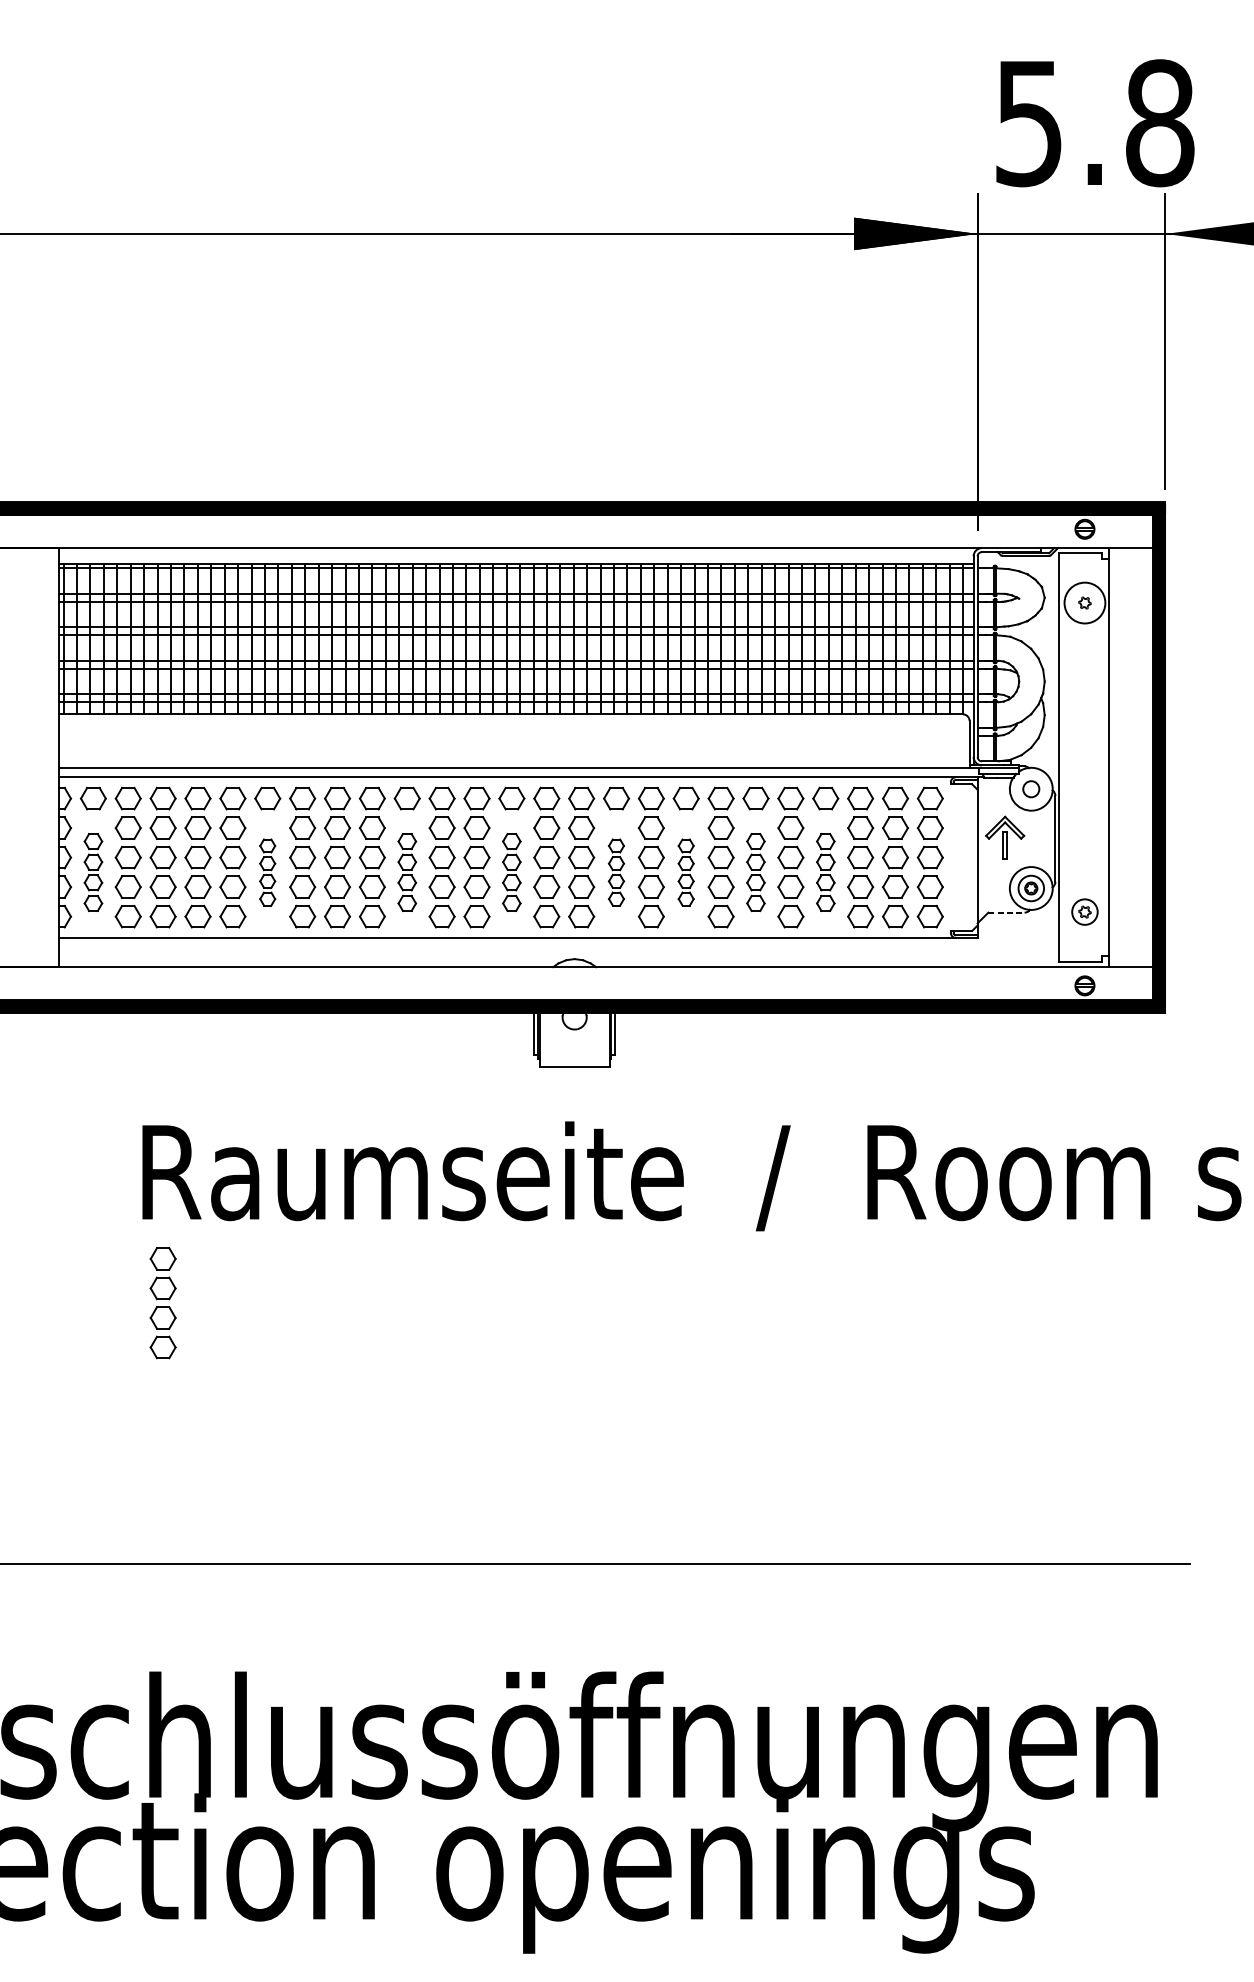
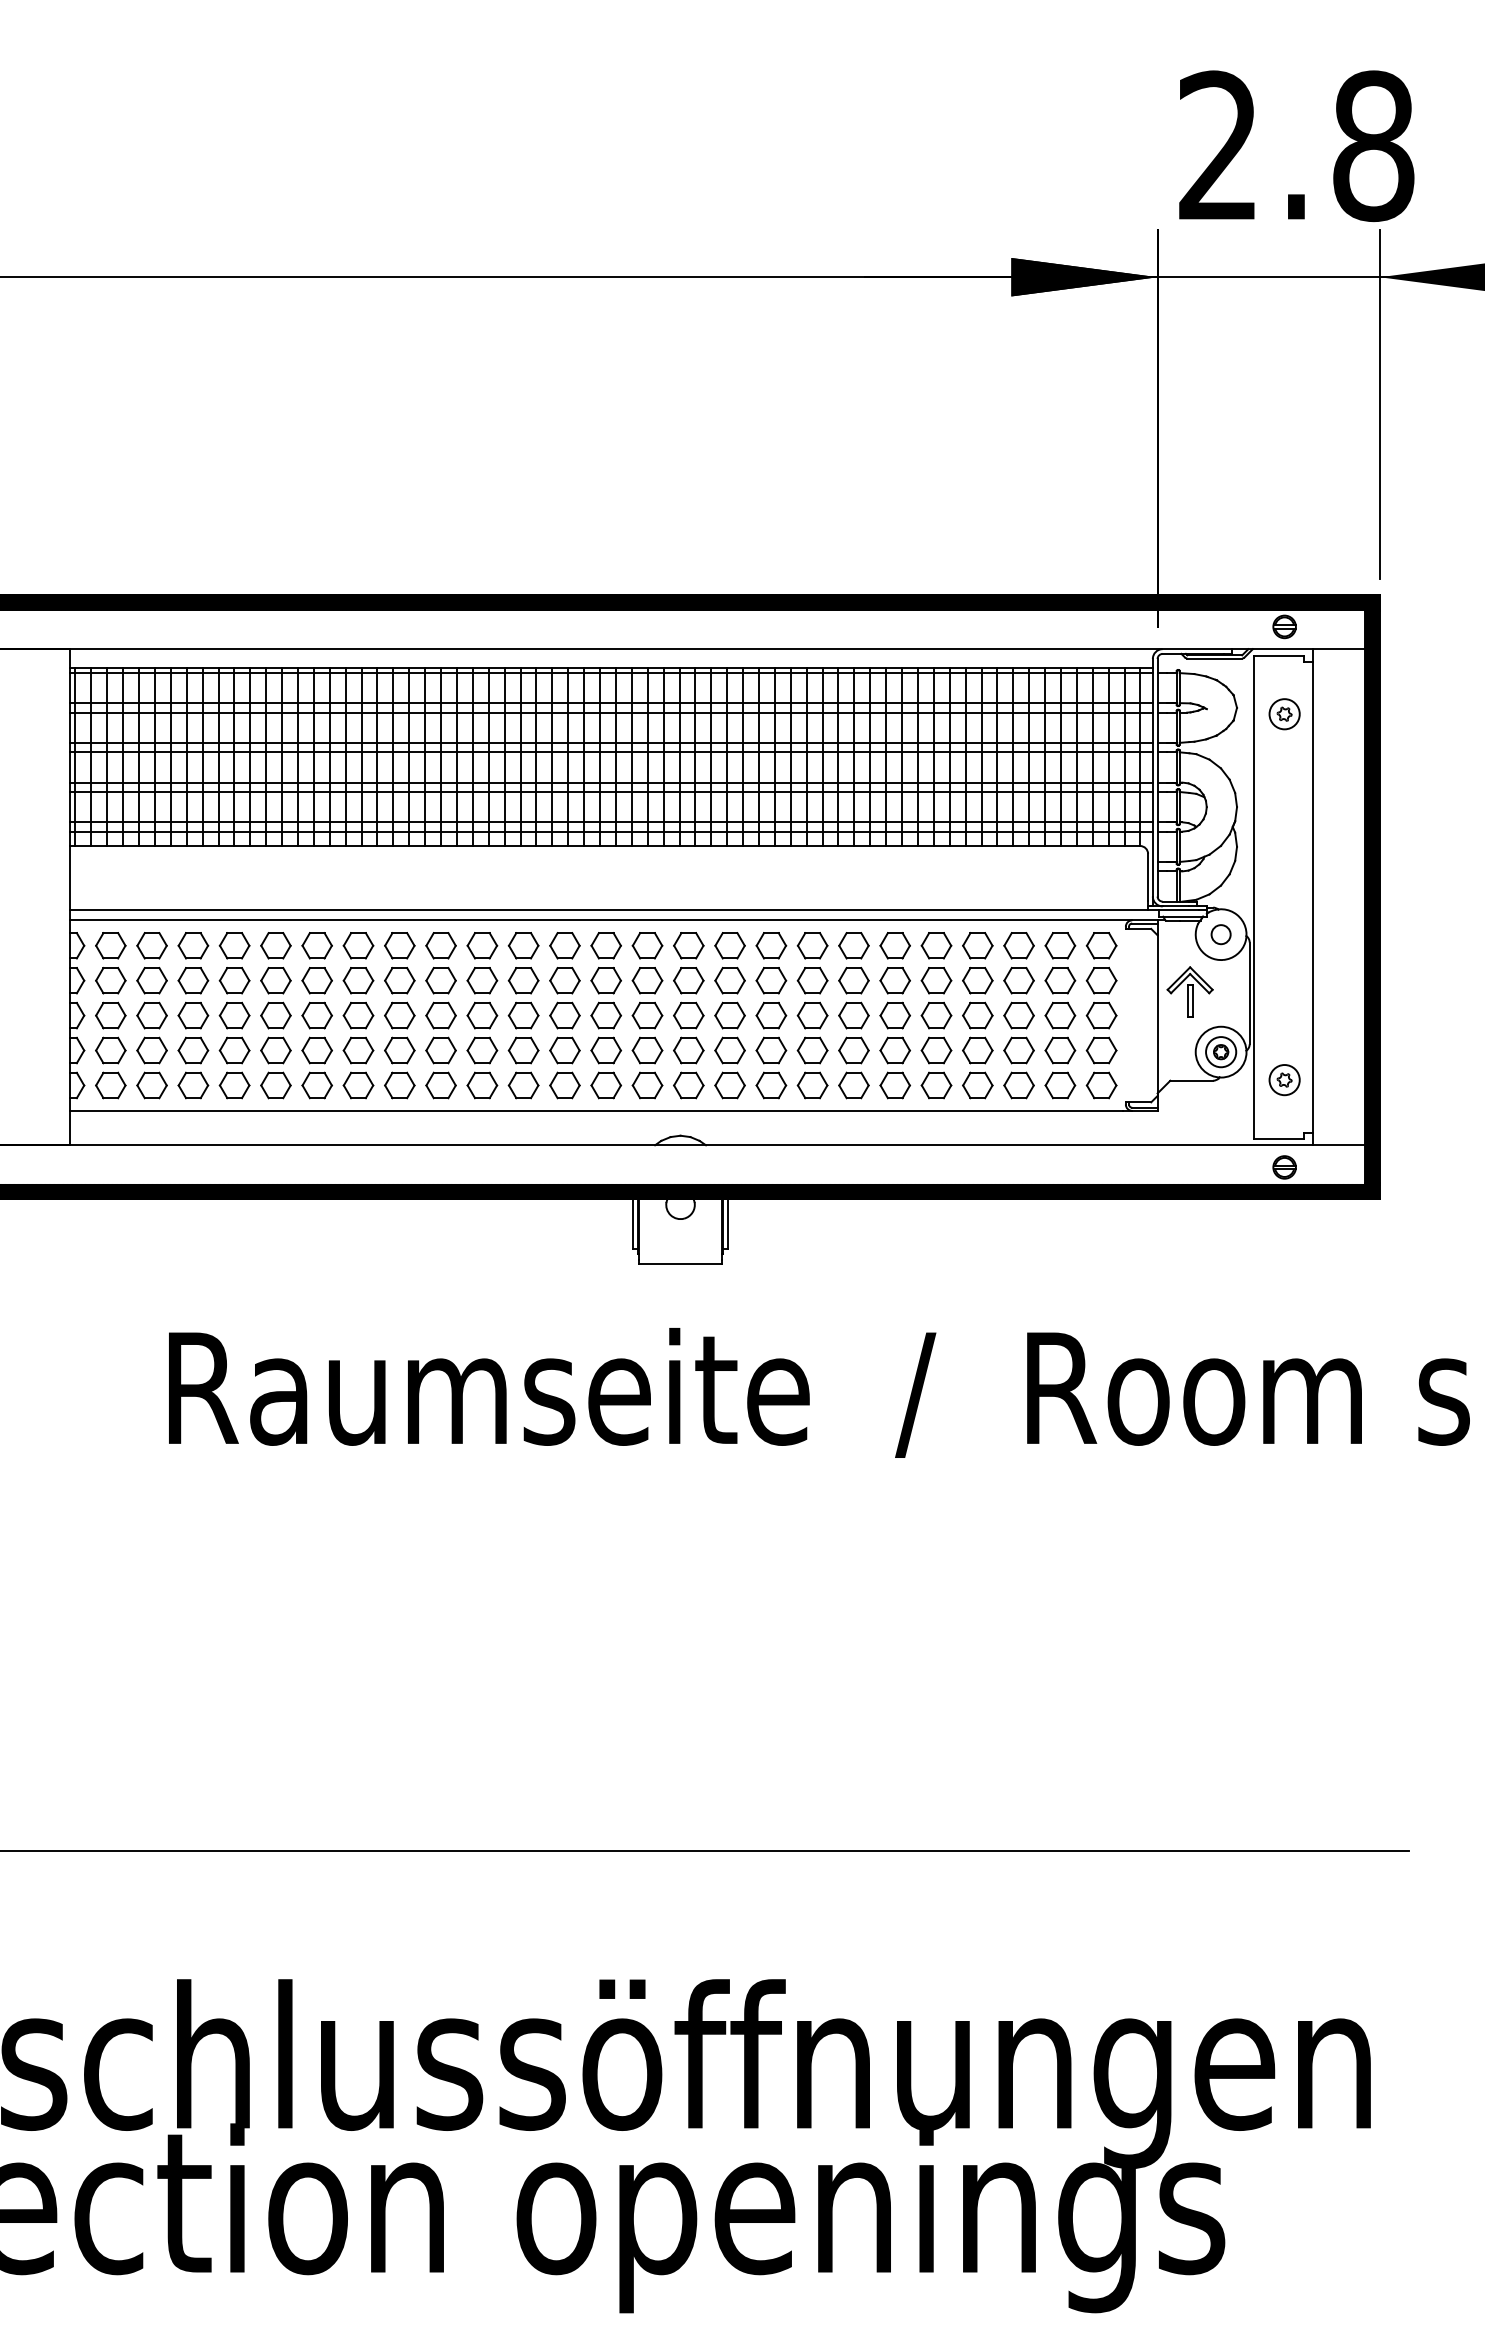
text: (1028, 123) -> (1217, 146), 5.8 -> 2.8
circle: (1084, 603) -> (1284, 714), size x0.62
part: (93, 872) -> (110, 1033), size x1.43
part: (267, 872) -> (316, 1033), size x1.67
part: (407, 872) -> (482, 1033), size x1.43
part: (511, 872) -> (605, 1033), size x1.43
part: (616, 872) -> (729, 1033), size x1.67
part: (686, 872) -> (812, 1033), size x1.67
part: (755, 872) -> (894, 1033), size x1.43
part: (825, 872) -> (977, 1033), size x1.43
line: (1007, 912) -> (1192, 1080), dashed -> solid
part: (163, 1303) -> (193, 1543), removed

